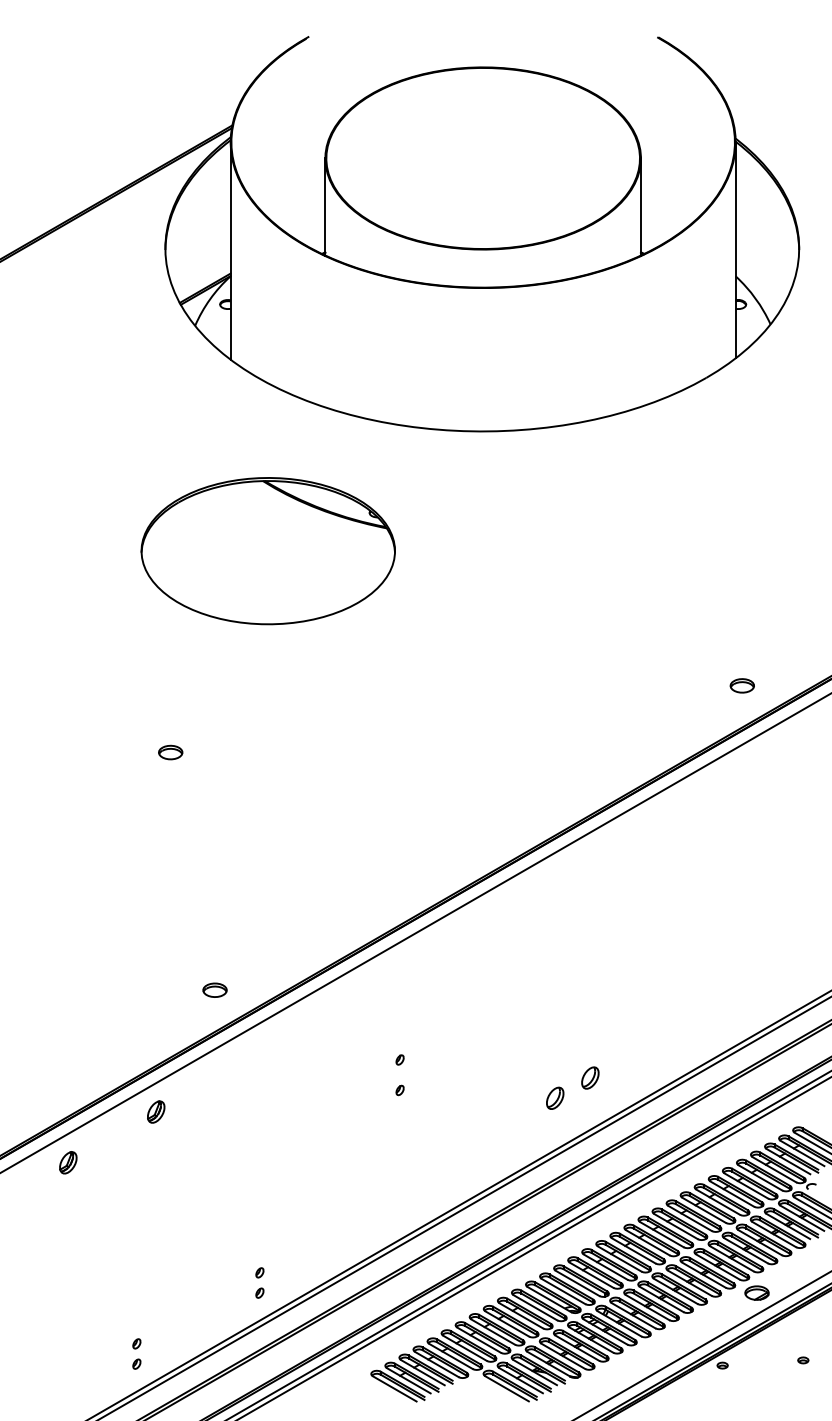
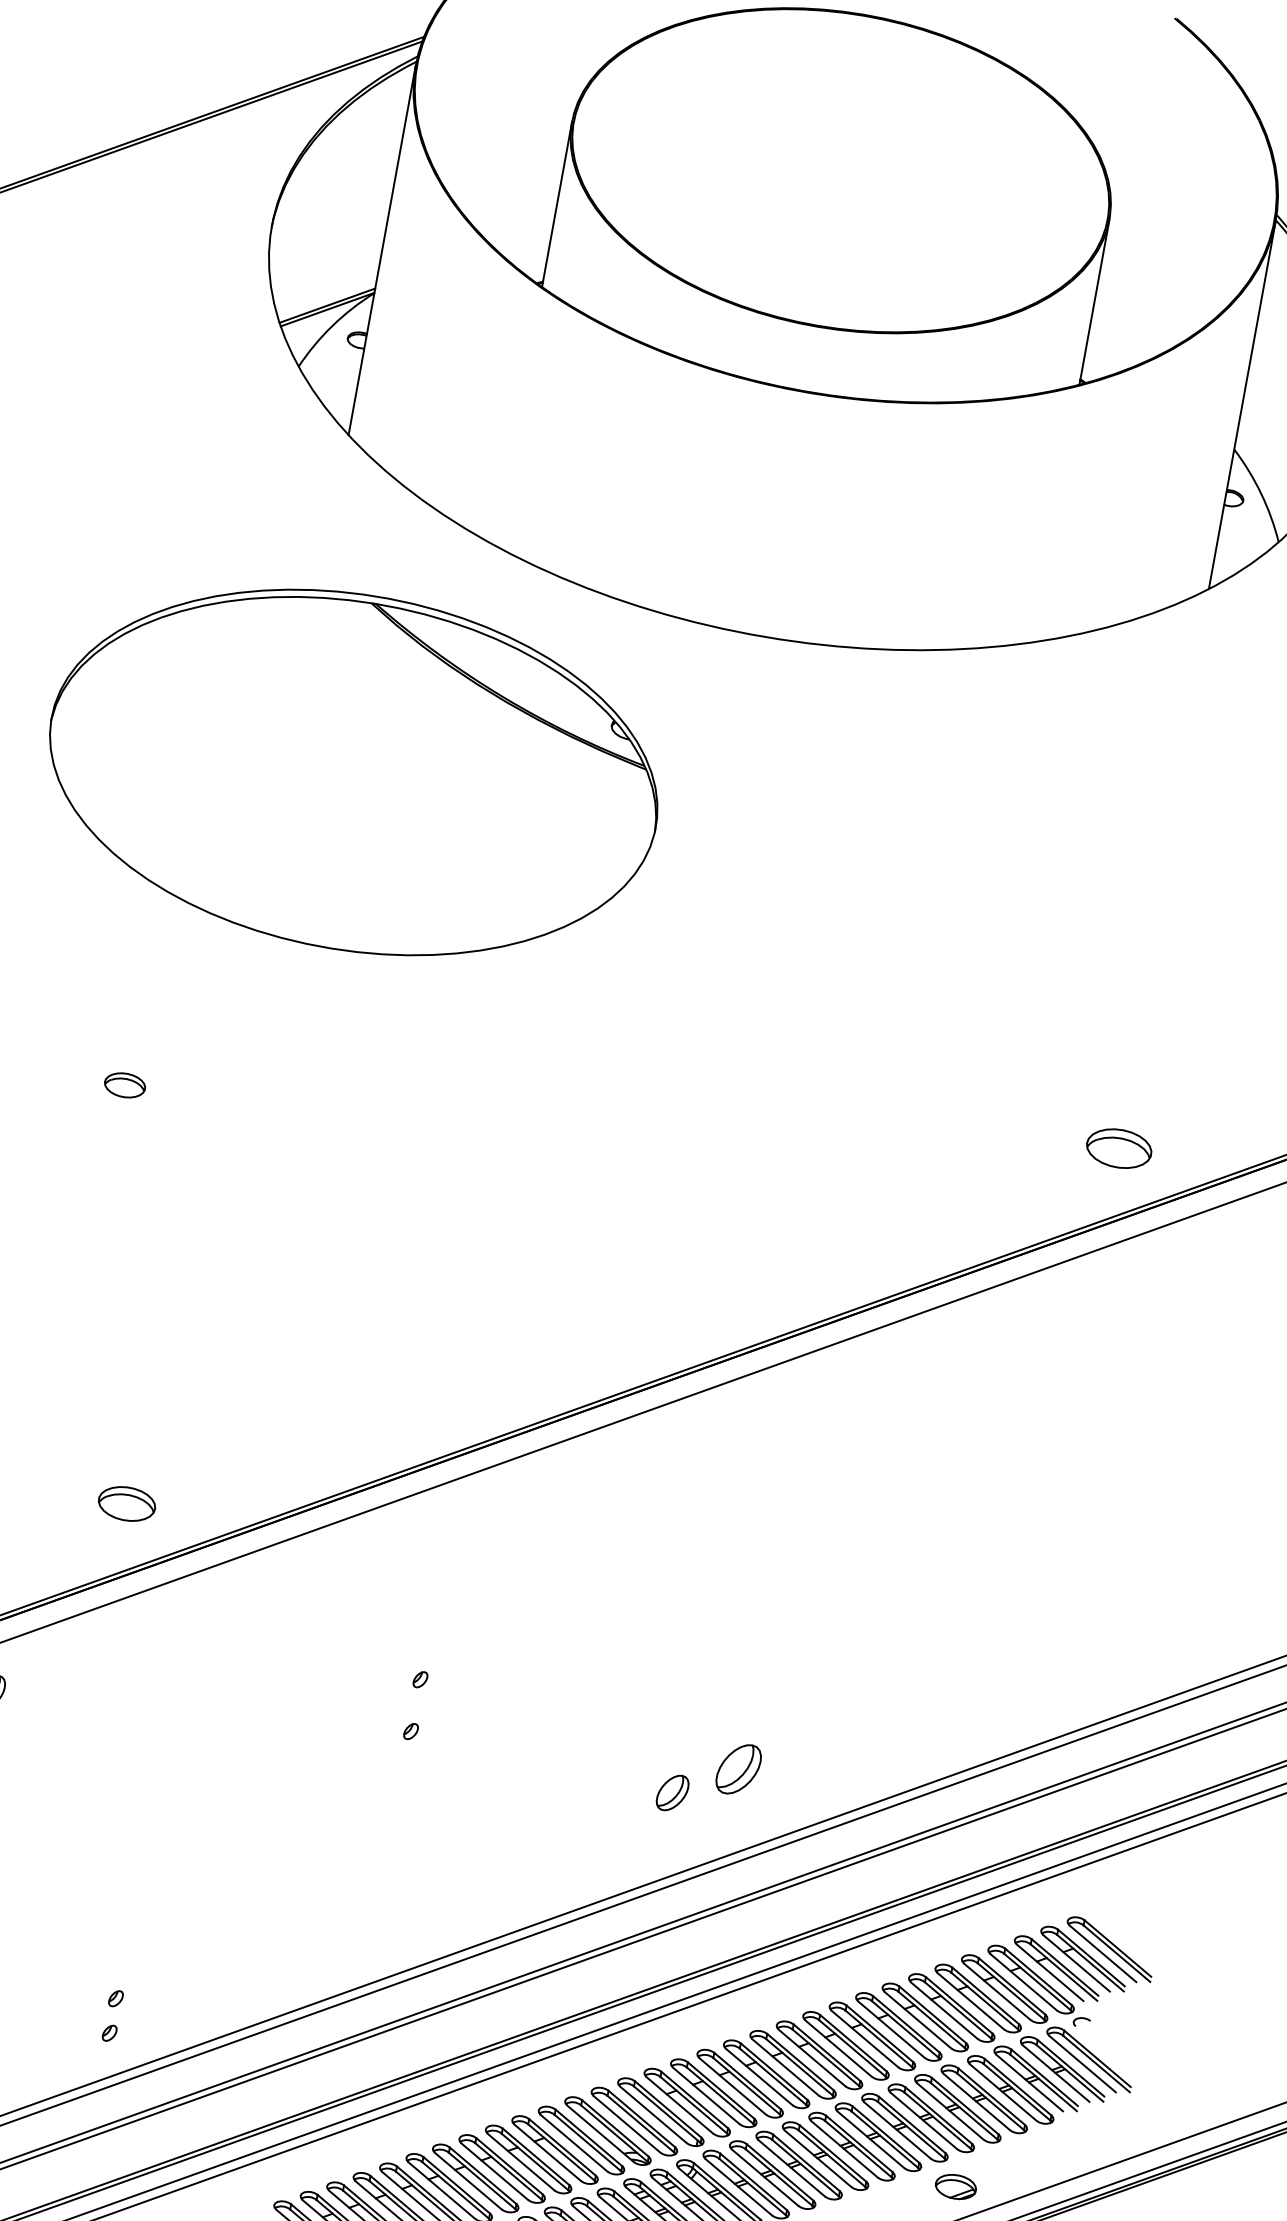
part: (267, 551) -> (352, 773), size x1.4
part: (741, 685) -> (1117, 1147), size x1.6
part: (214, 989) -> (126, 1502), size x1.4
part: (590, 1077) -> (739, 1768), size x1.4

